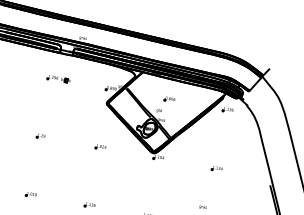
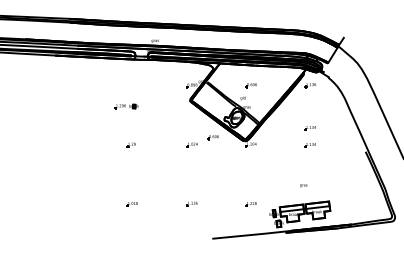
part: (58, 79) -> (126, 106), moved
part: (122, 143) -> (212, 137), added
part: (219, 152) -> (309, 128), added

